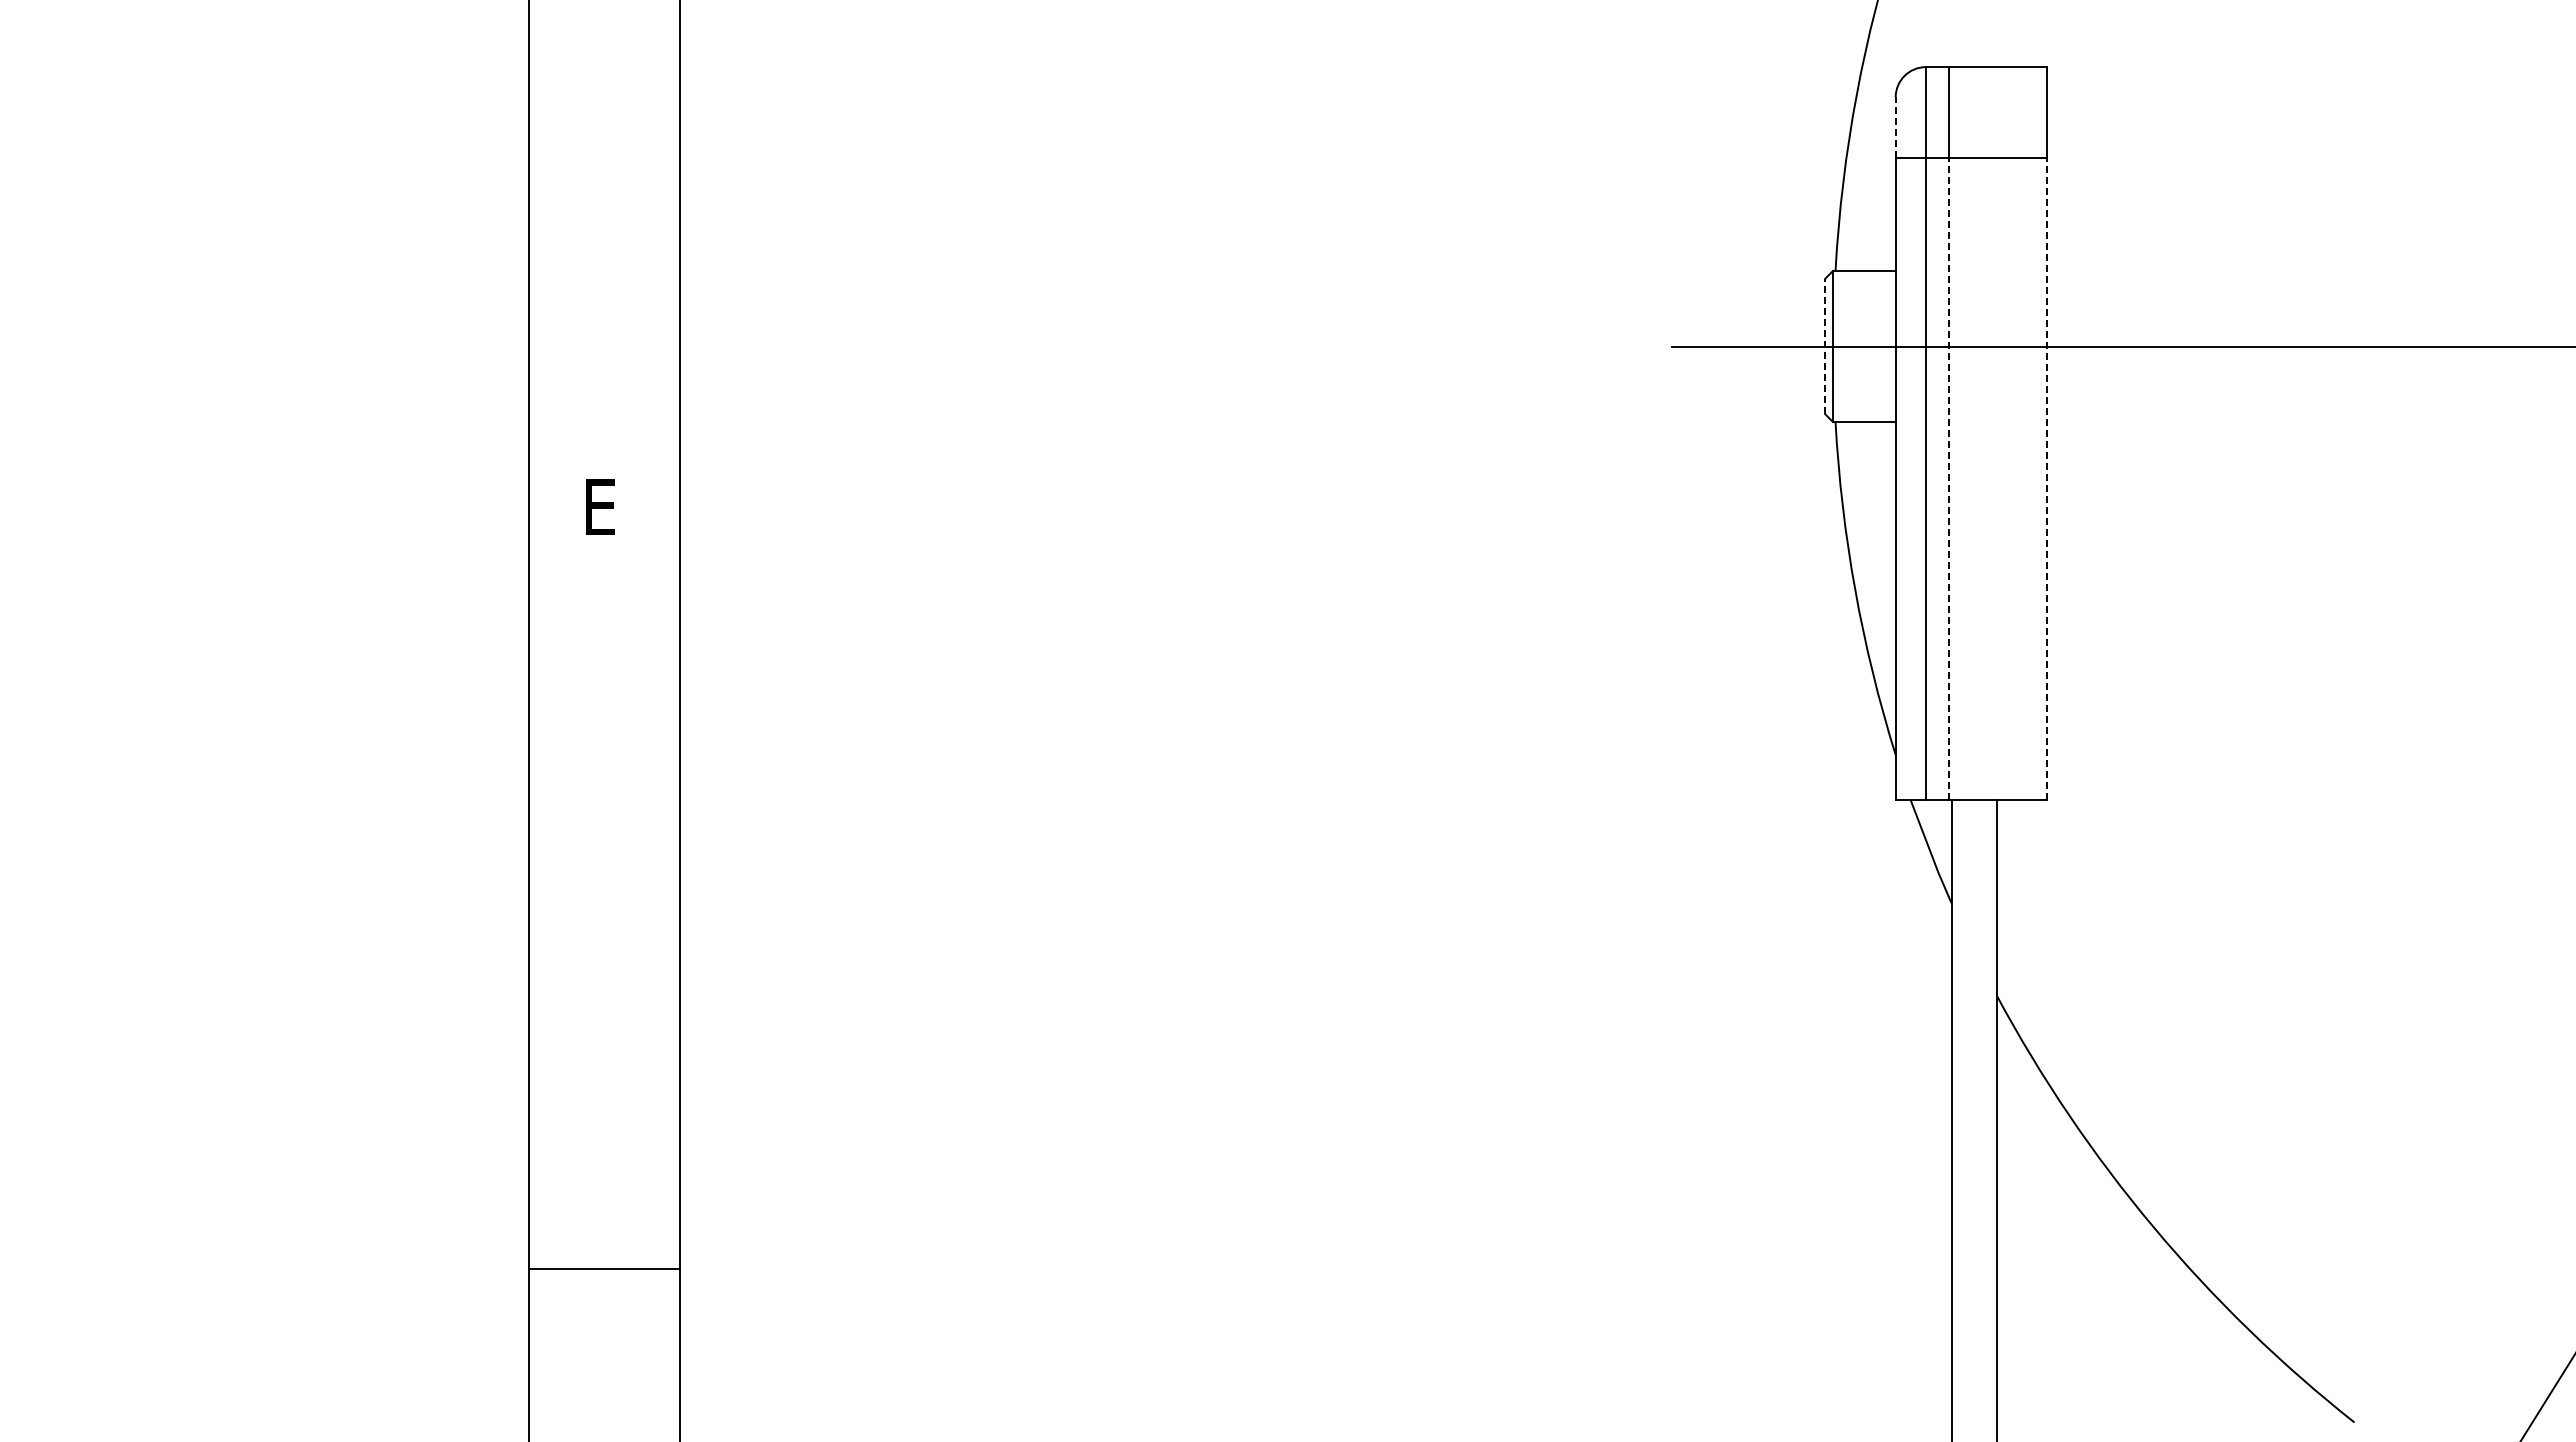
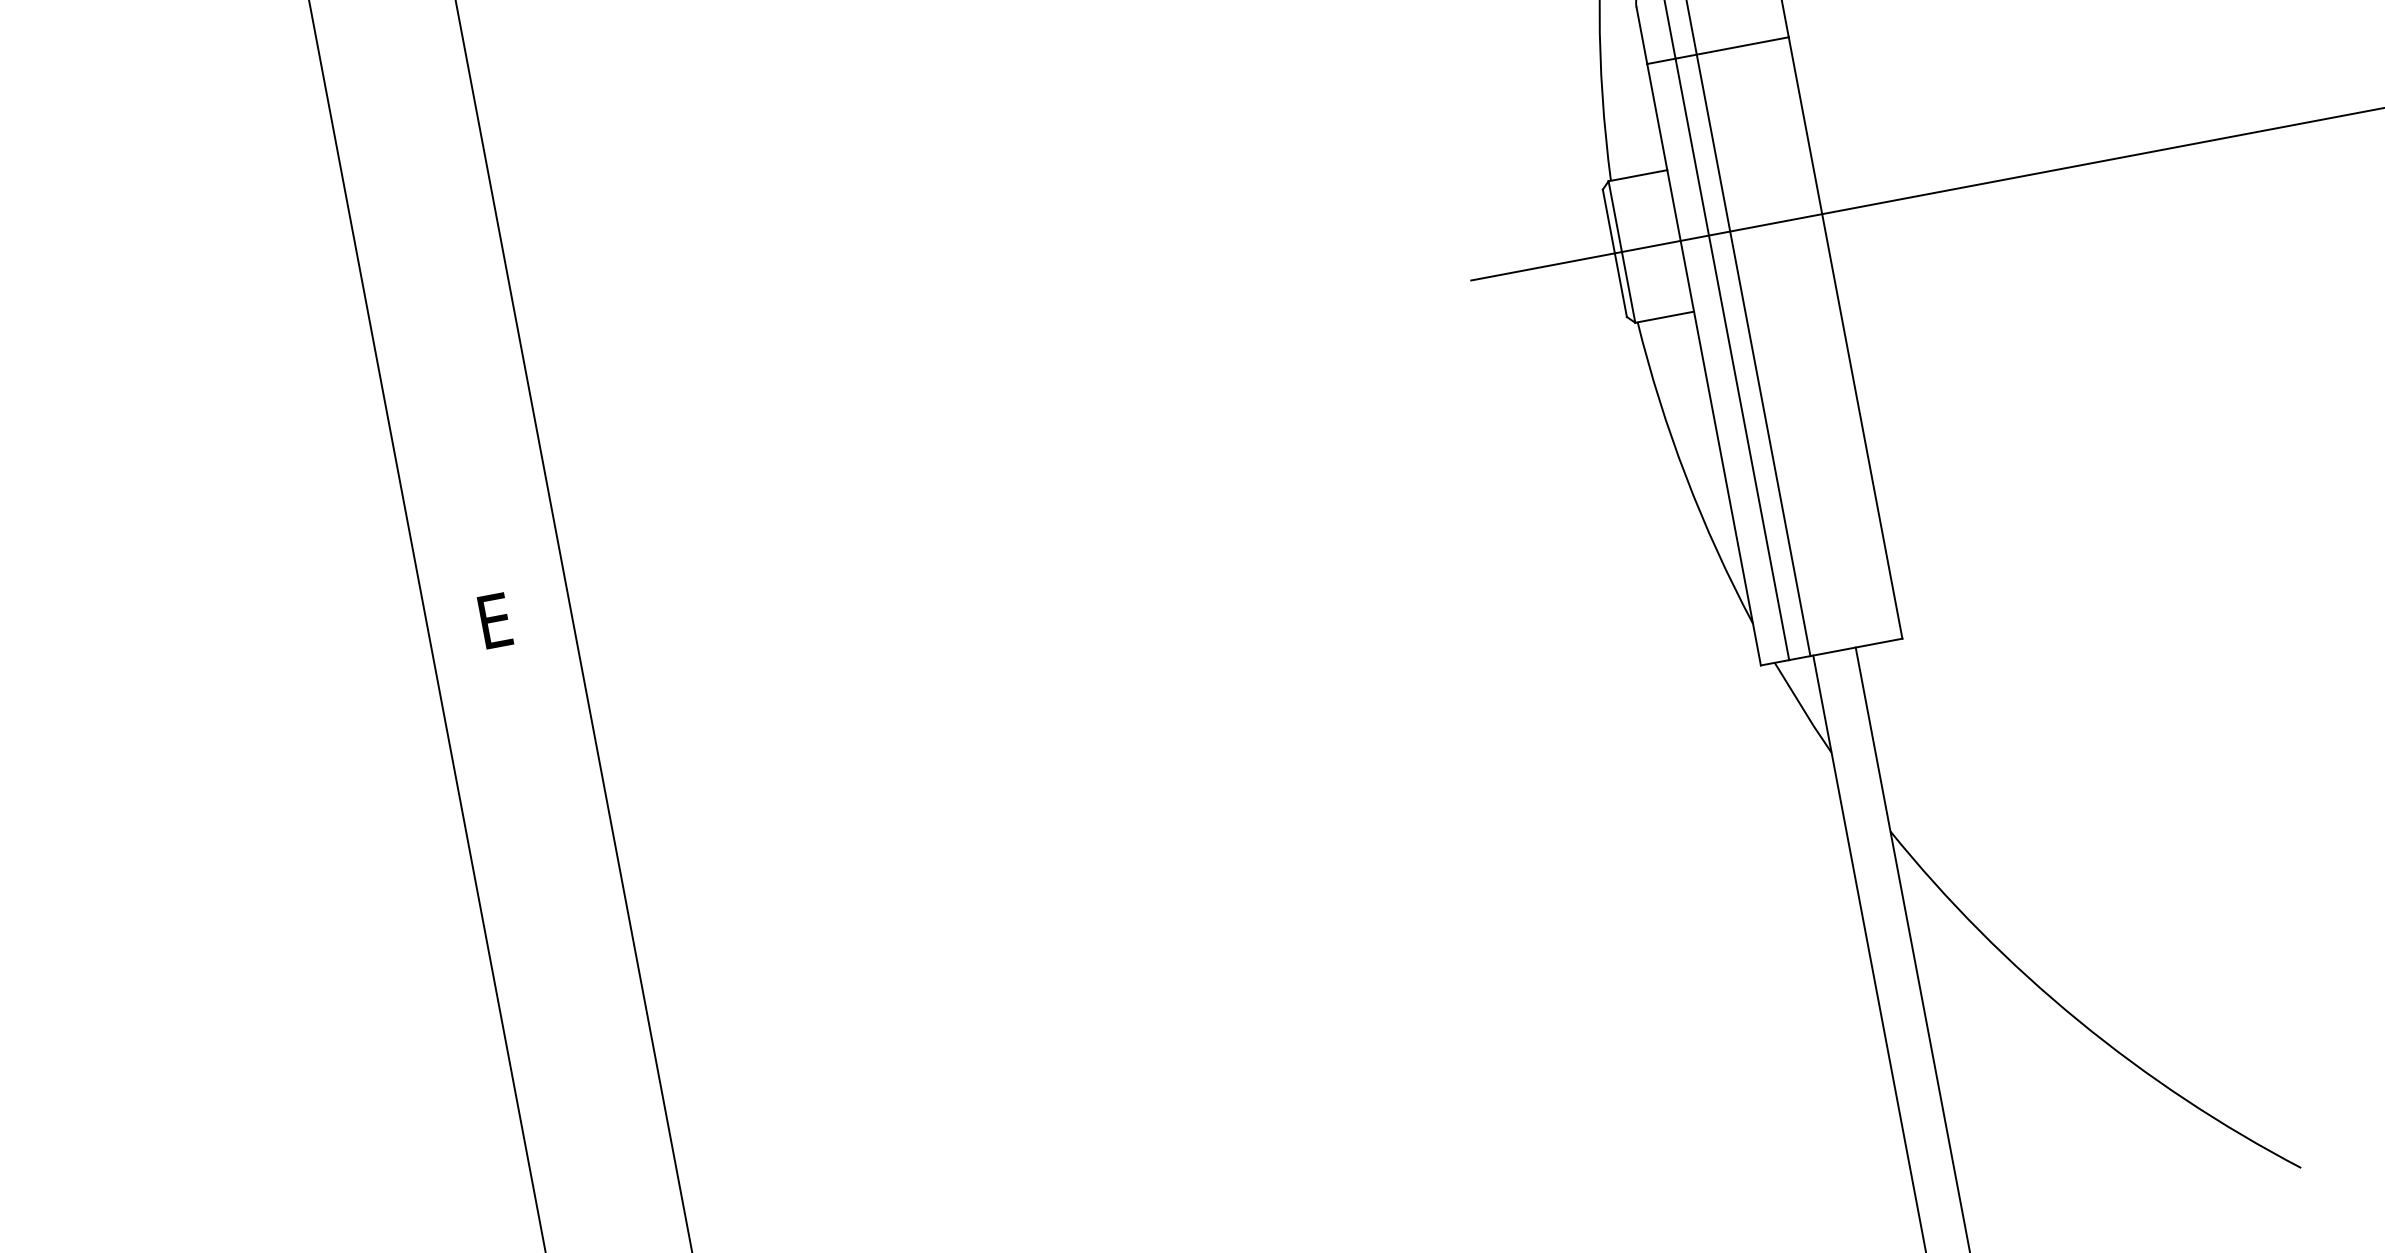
line: (1895, 127) -> (1641, 35), dashed -> solid
line: (1825, 346) -> (1614, 253), dashed -> solid
line: (1948, 478) -> (1753, 355), dashed -> solid
line: (2046, 478) -> (1845, 337), dashed -> solid

